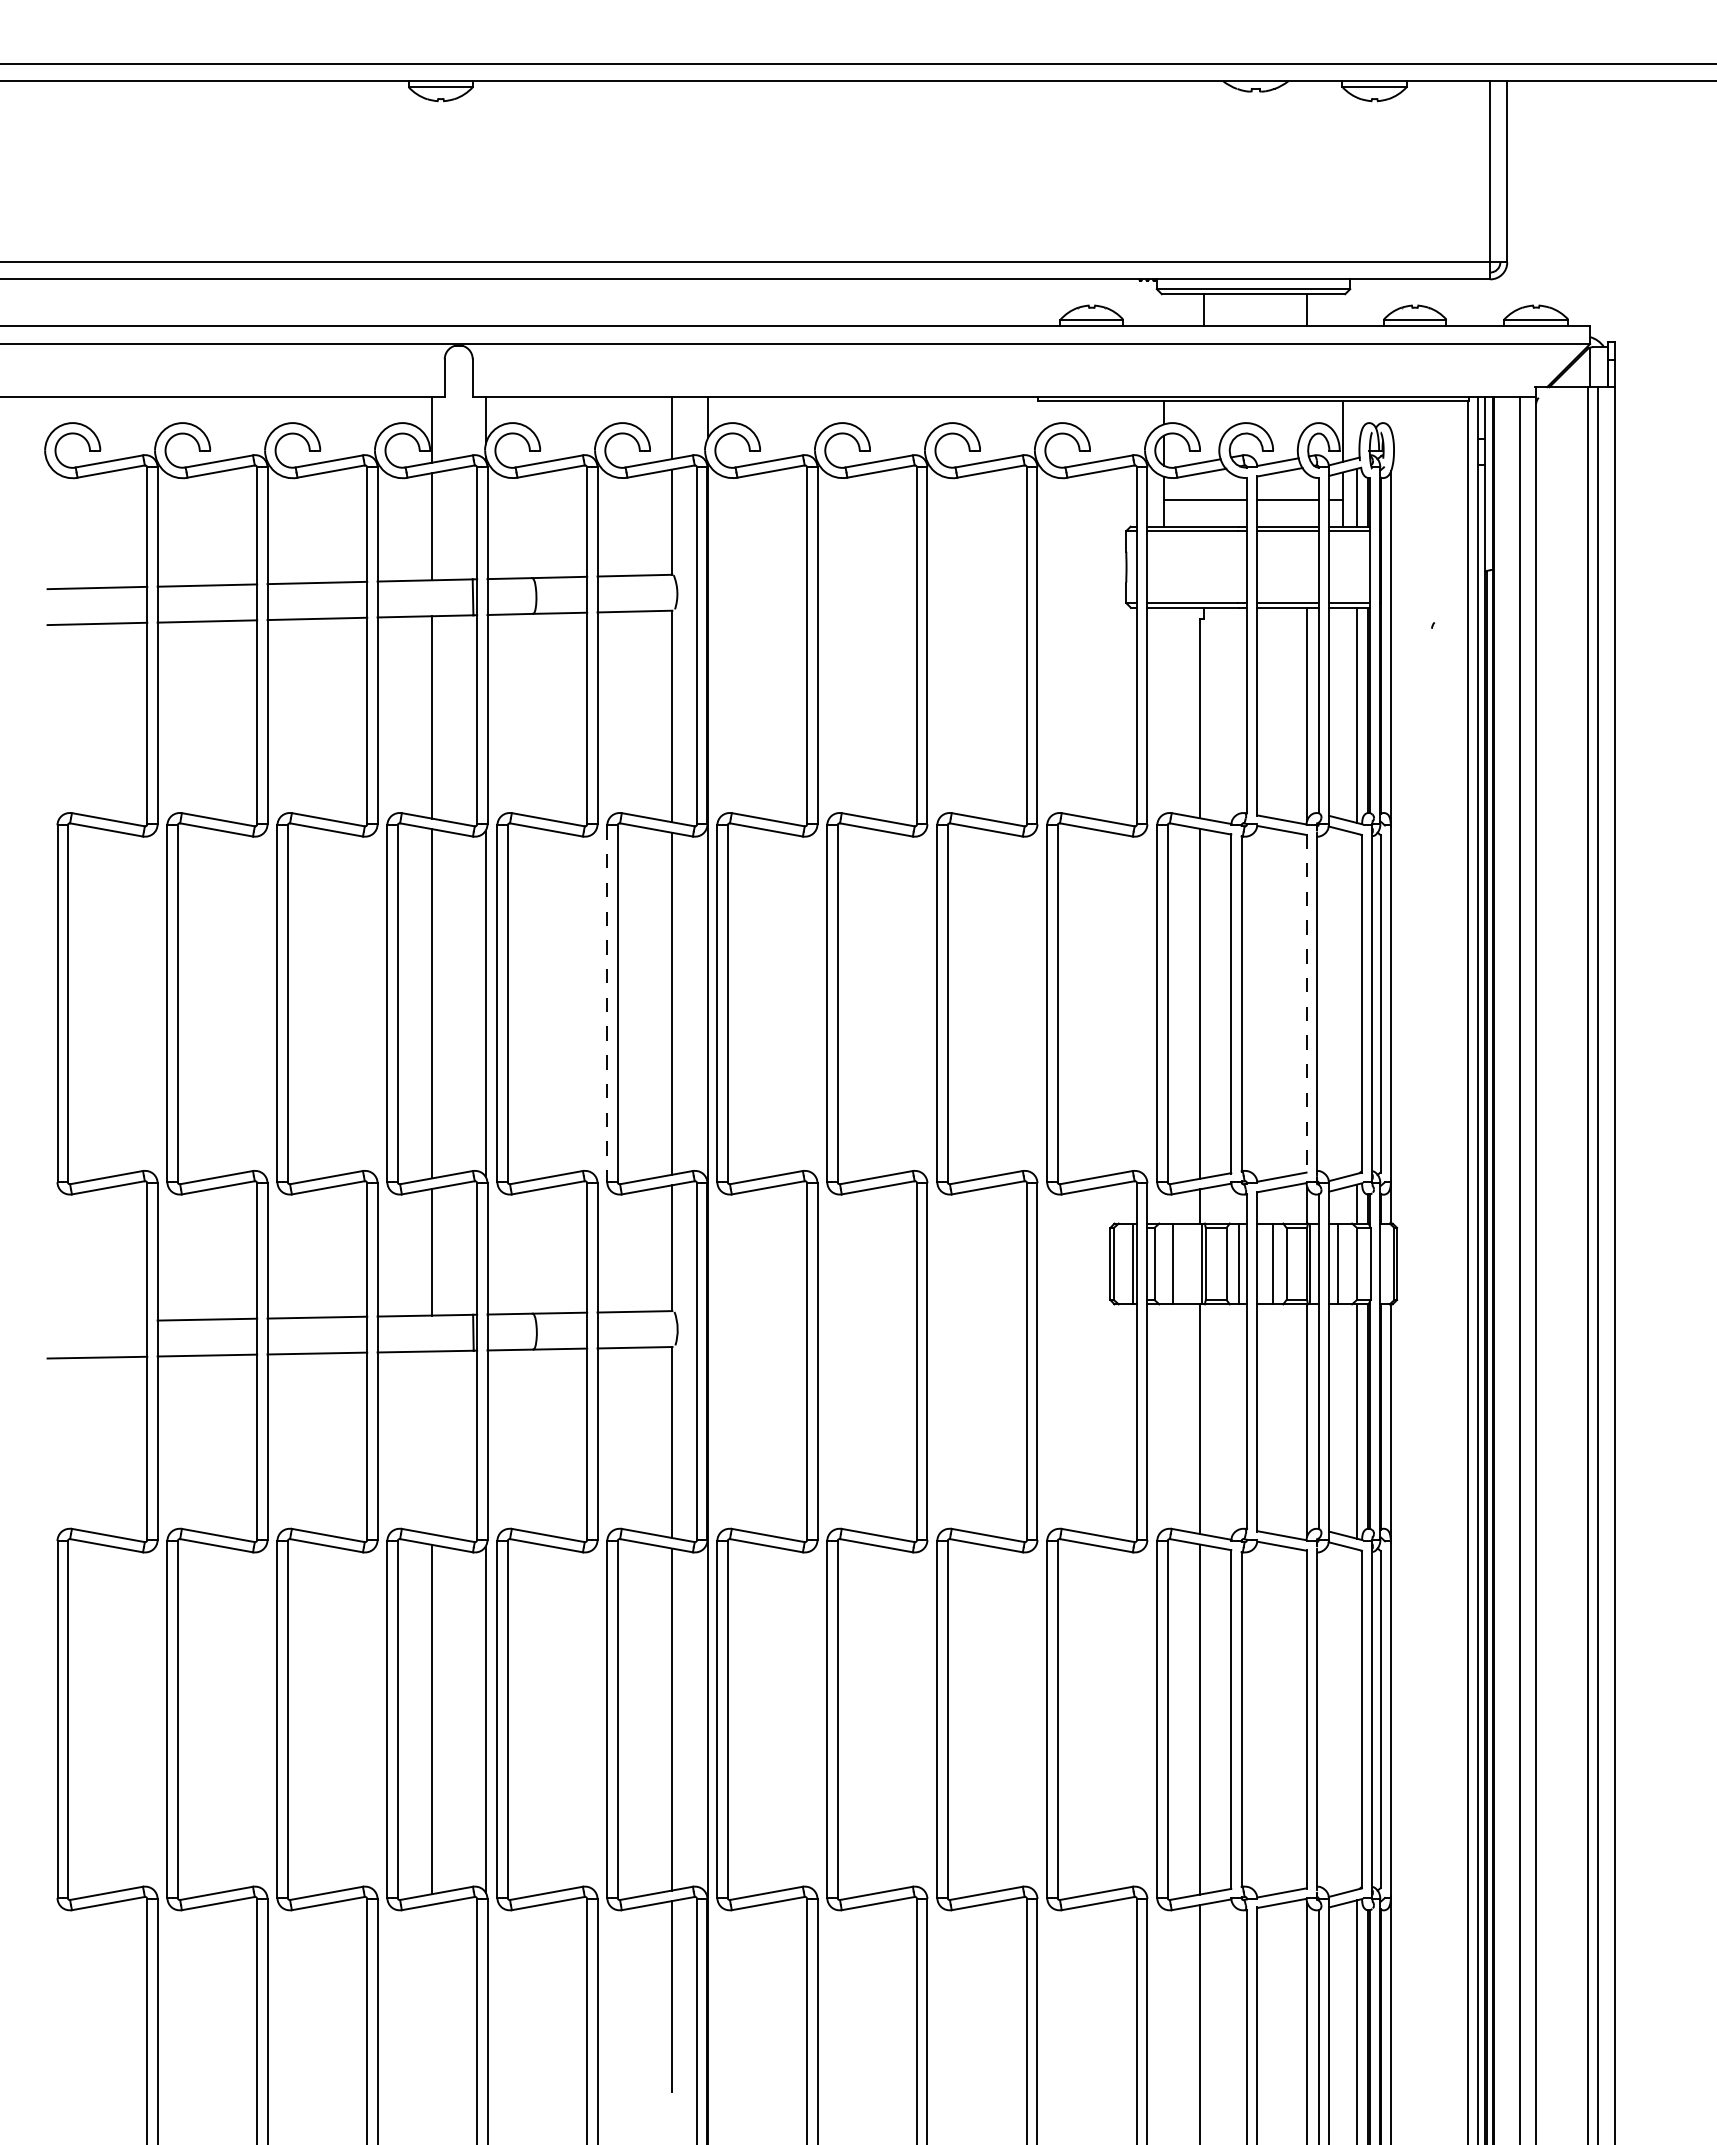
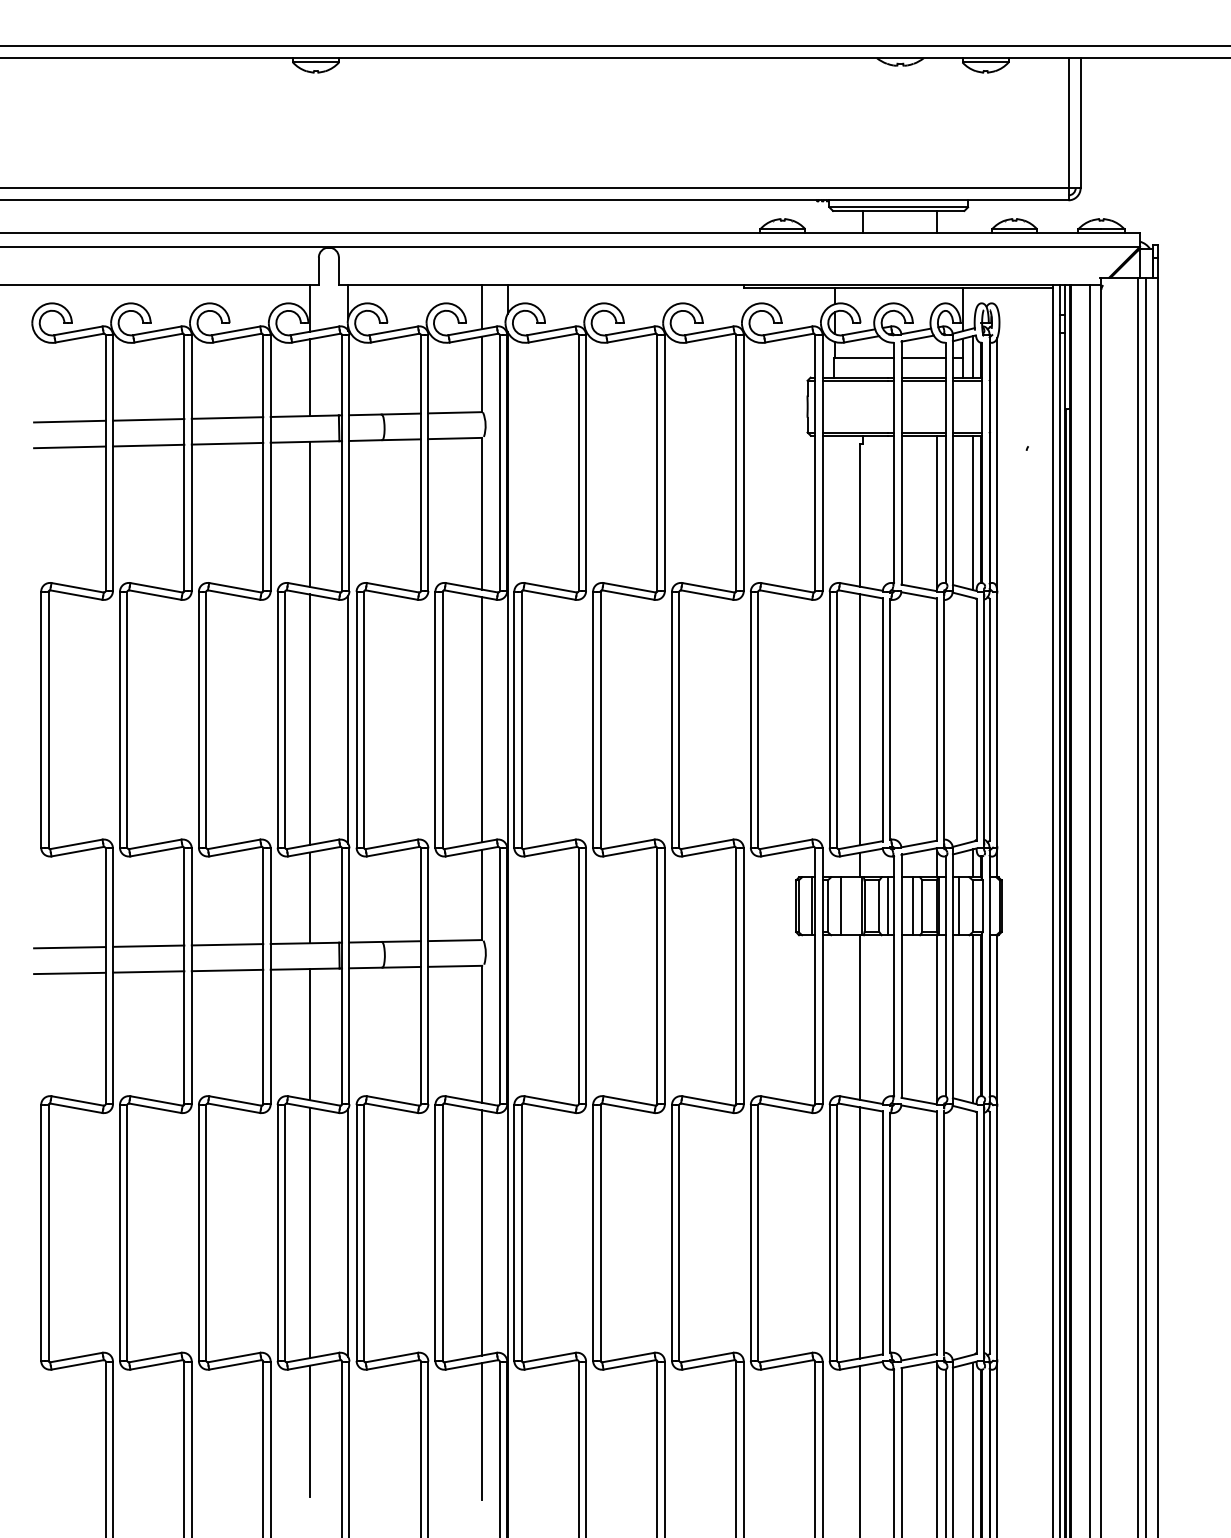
line: (1306, 1003) -> (936, 719), dashed -> solid
line: (607, 1004) -> (435, 720), dashed -> solid
line: (97, 1321) -> (69, 947), added
line: (431, 1442) -> (309, 1034), added
line: (431, 1995) -> (309, 1430), added

